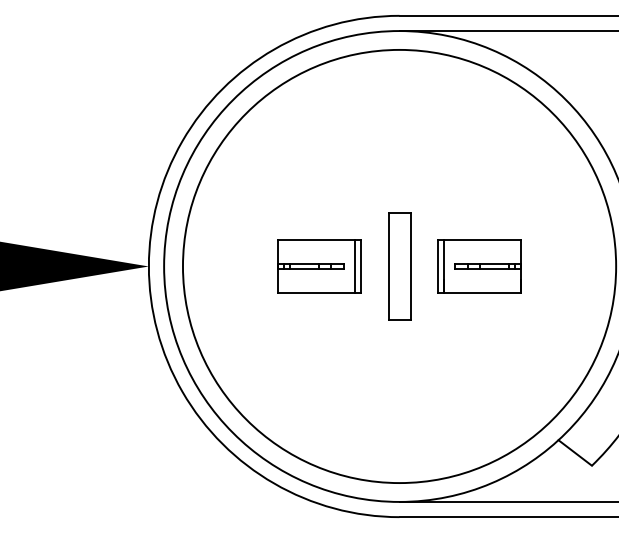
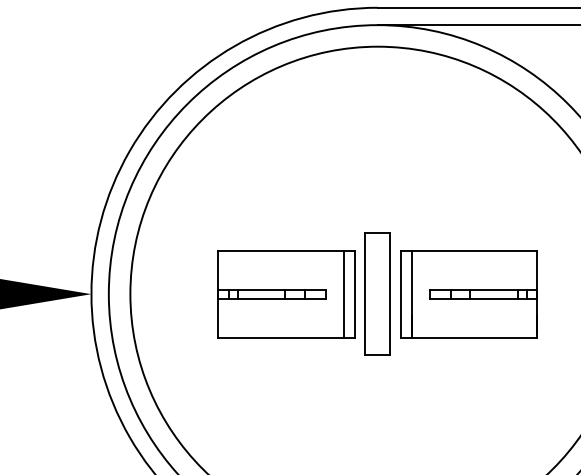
part: (319, 266) -> (286, 294), size x1.43
part: (479, 266) -> (469, 294), size x1.43

